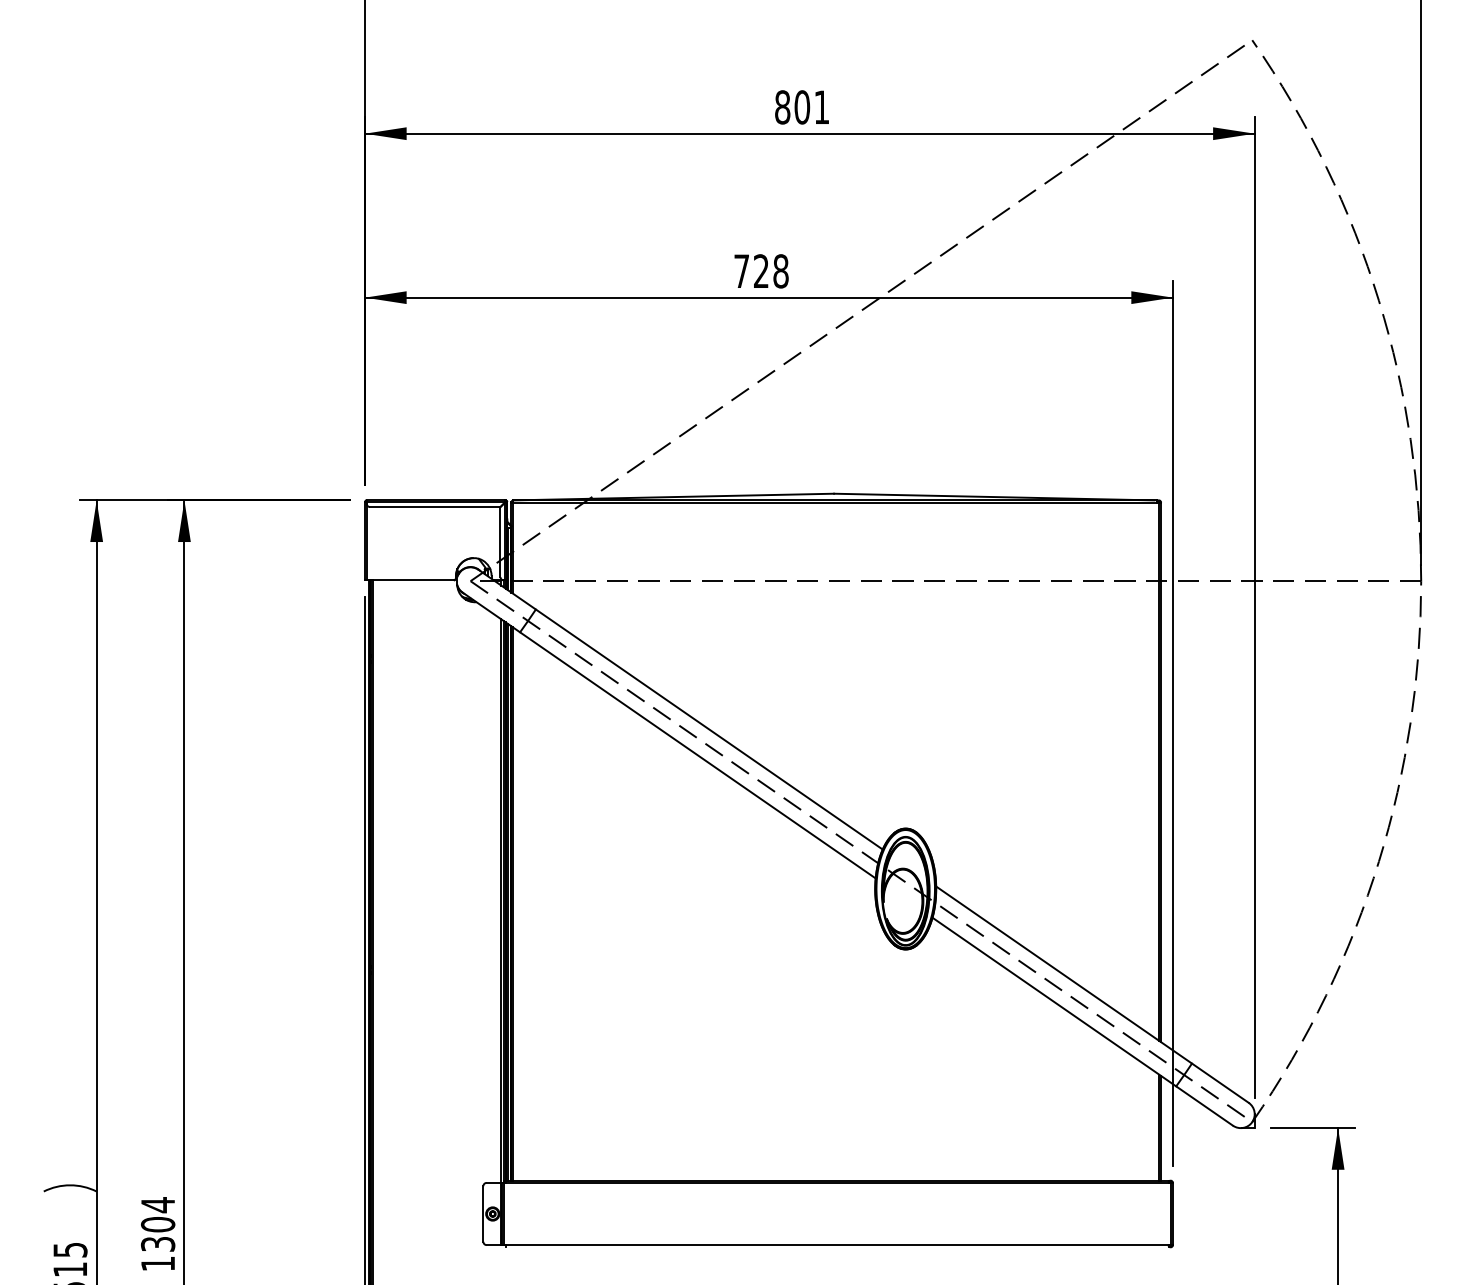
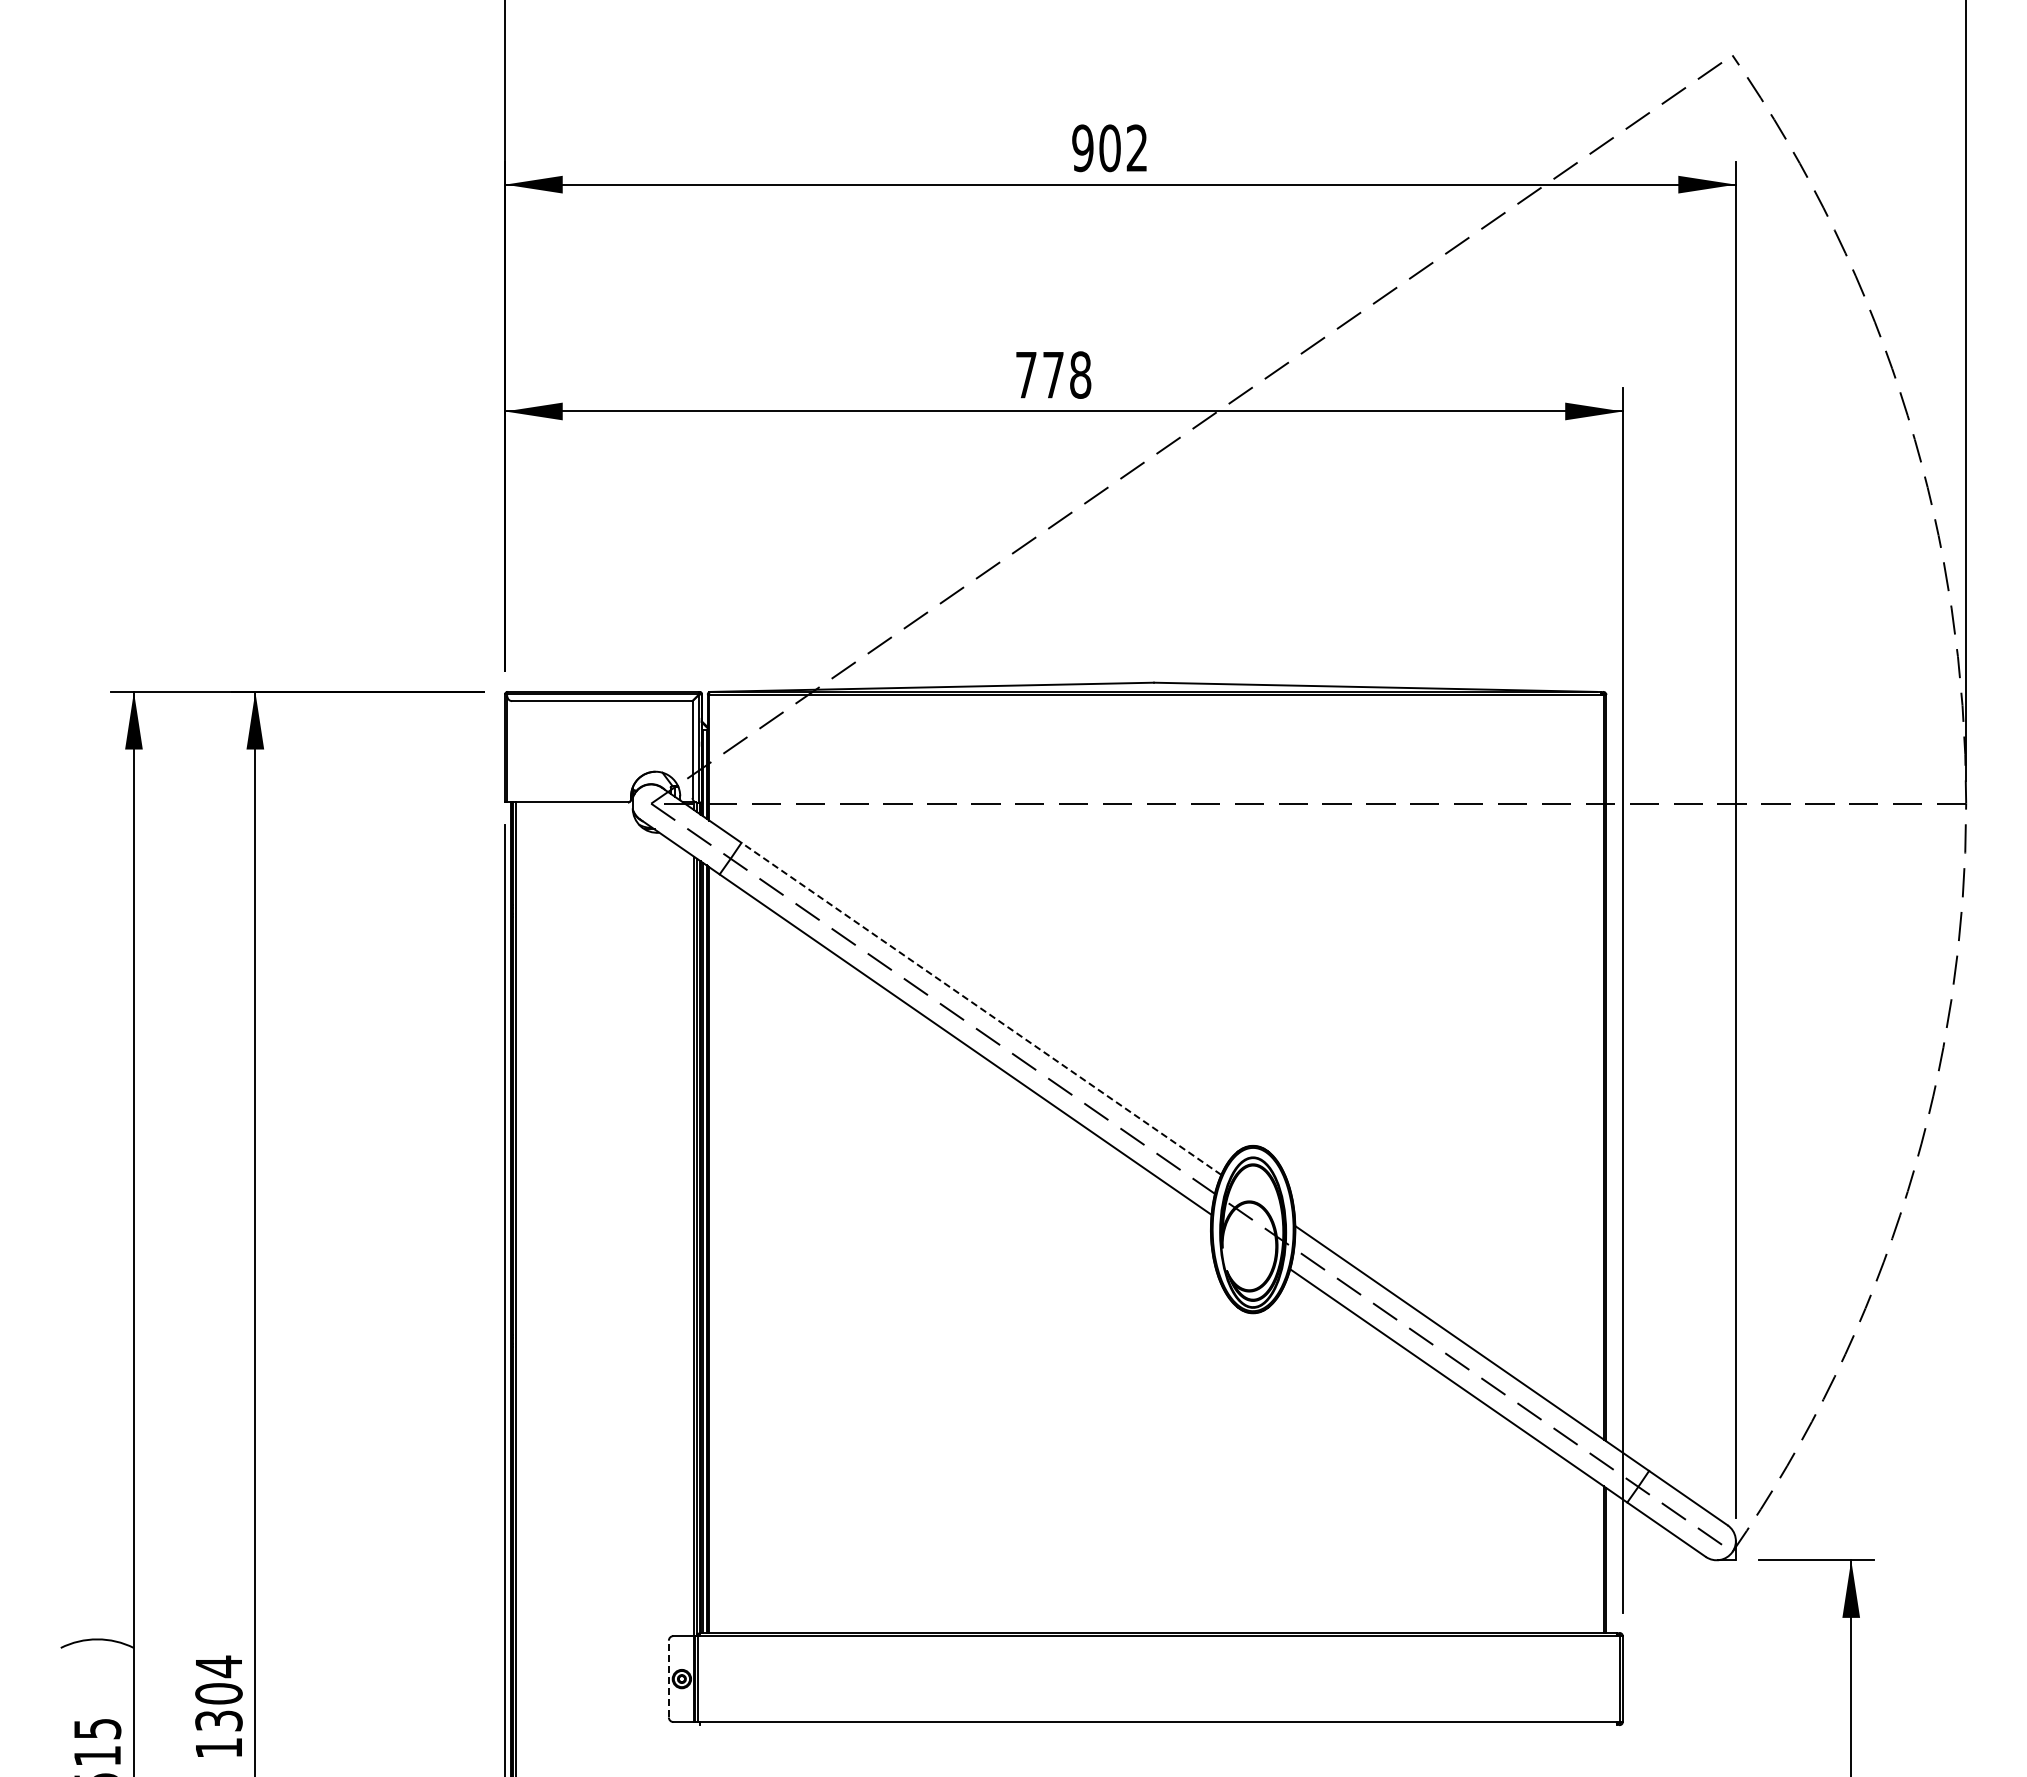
text: (801, 107) -> (1109, 148), 801 -> 902
text: (761, 270) -> (1053, 374), 728 -> 778
line: (709, 729) -> (981, 1008), solid -> dashed
line: (483, 1213) -> (668, 1678), solid -> dashed

